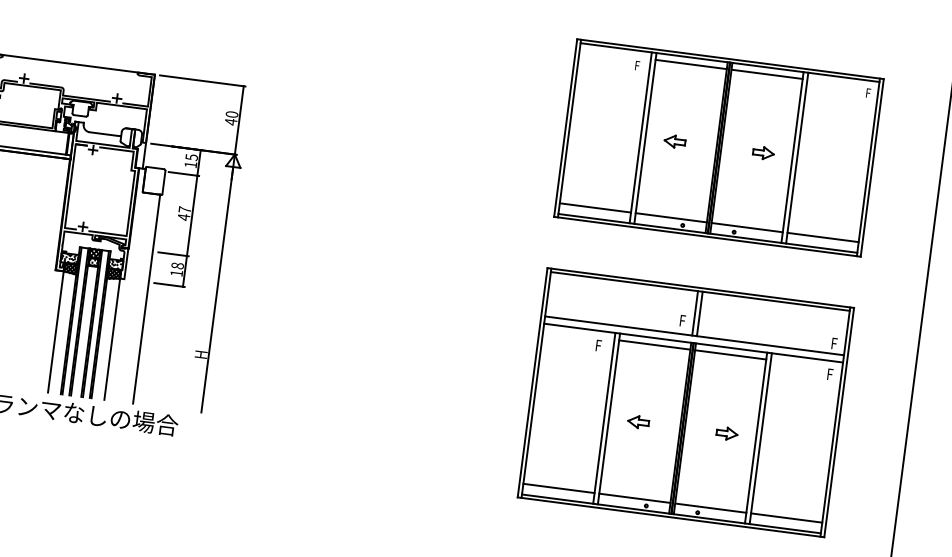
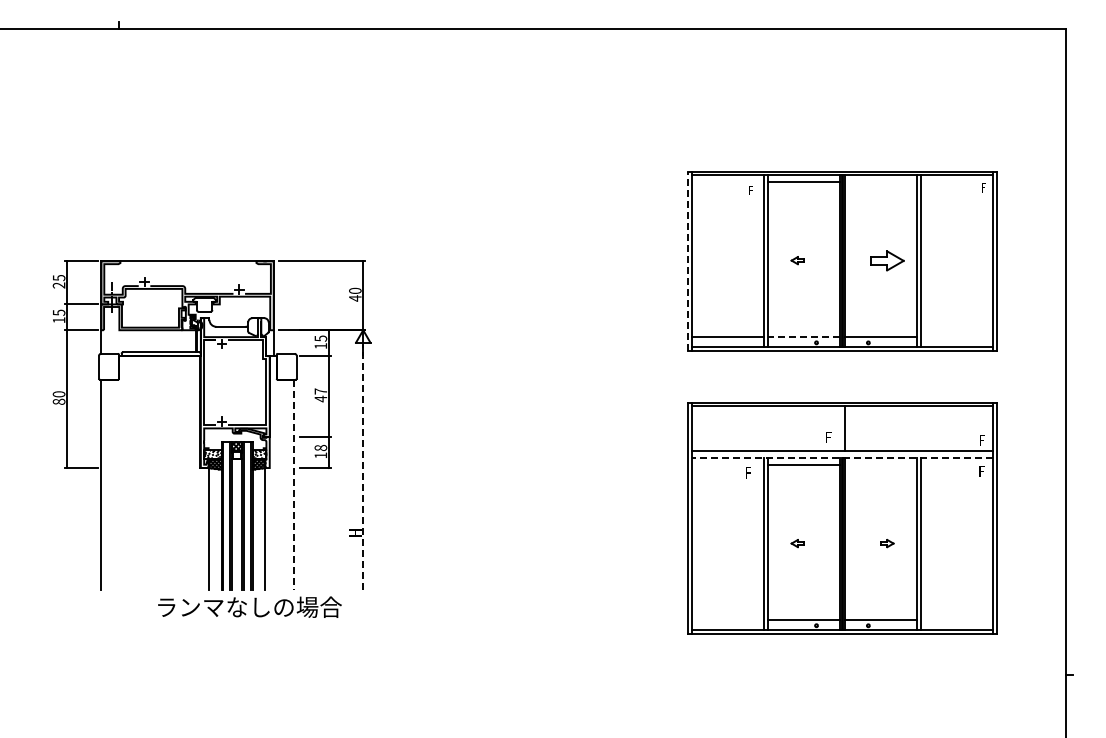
line: (766, 74) -> (880, 182), removed
line: (565, 128) -> (687, 261), solid -> dashed
part: (674, 141) -> (797, 260), size x0.6
part: (763, 152) -> (887, 260), size x1.6
line: (671, 217) -> (804, 336), solid -> dashed
line: (823, 237) -> (957, 336), removed
line: (217, 290) -> (363, 467), solid -> dashed
line: (146, 299) -> (294, 485), solid -> dashed
line: (695, 313) -> (840, 428), removed
line: (693, 343) -> (842, 458), solid -> dashed
line: (730, 355) -> (880, 465), removed
part: (638, 421) -> (797, 543), size x0.6
part: (727, 433) -> (887, 543), size x0.6
line: (558, 488) -> (727, 619), removed
line: (786, 517) -> (957, 619), removed

